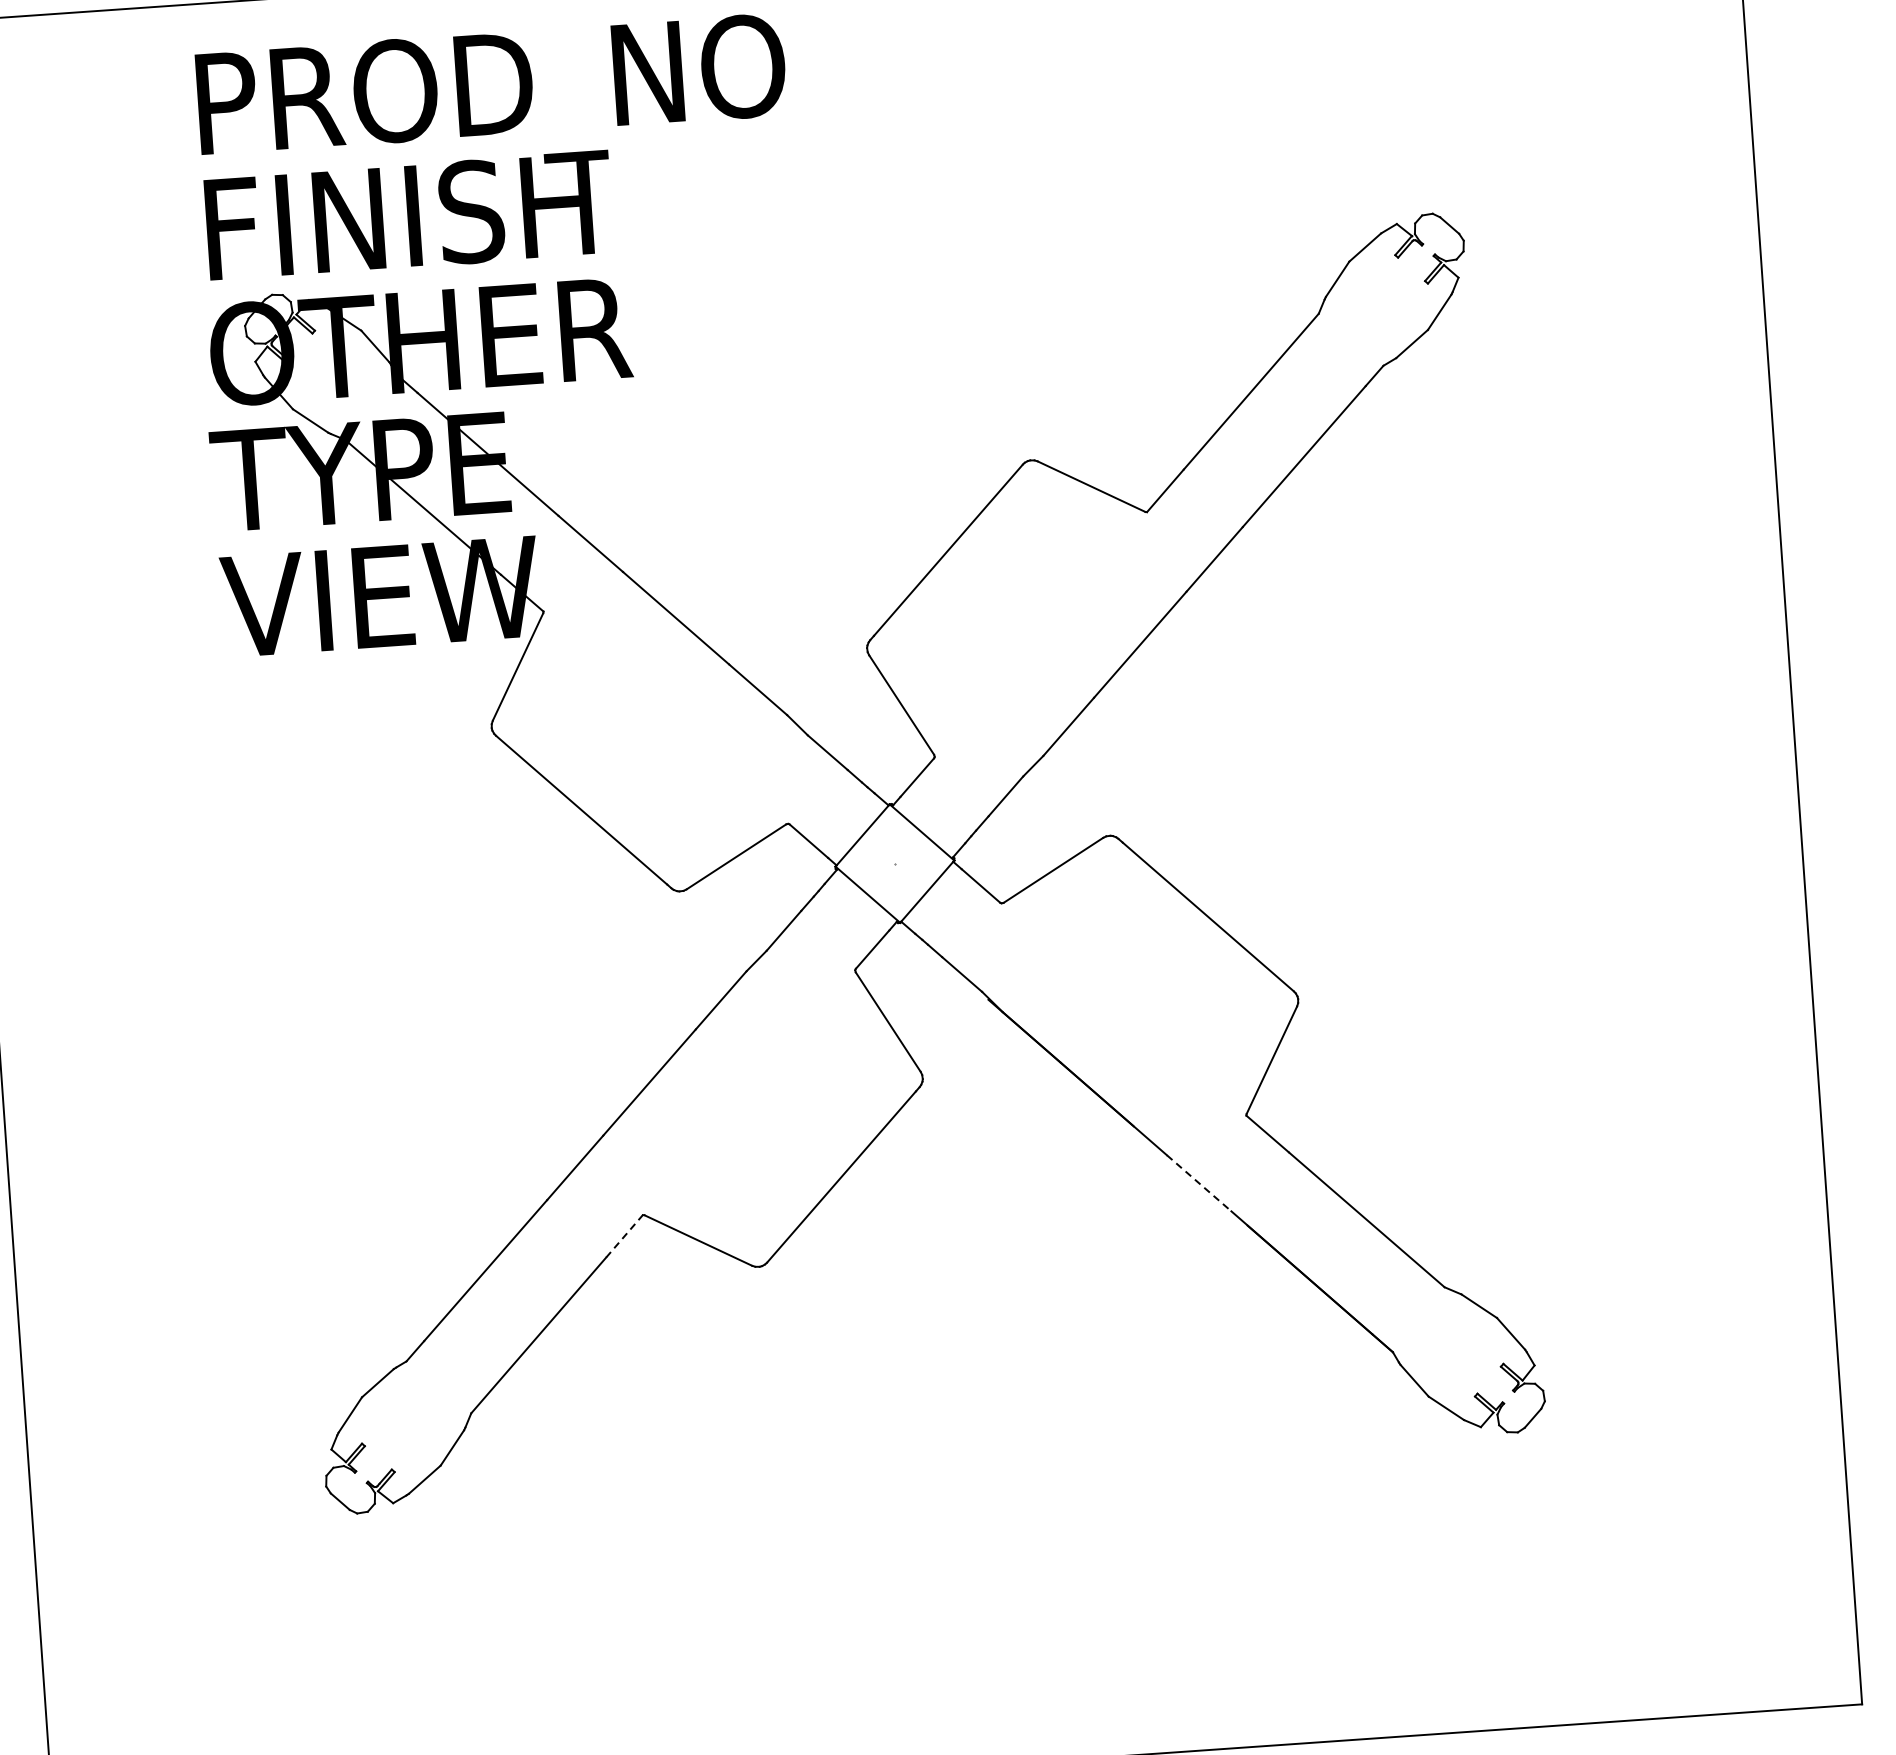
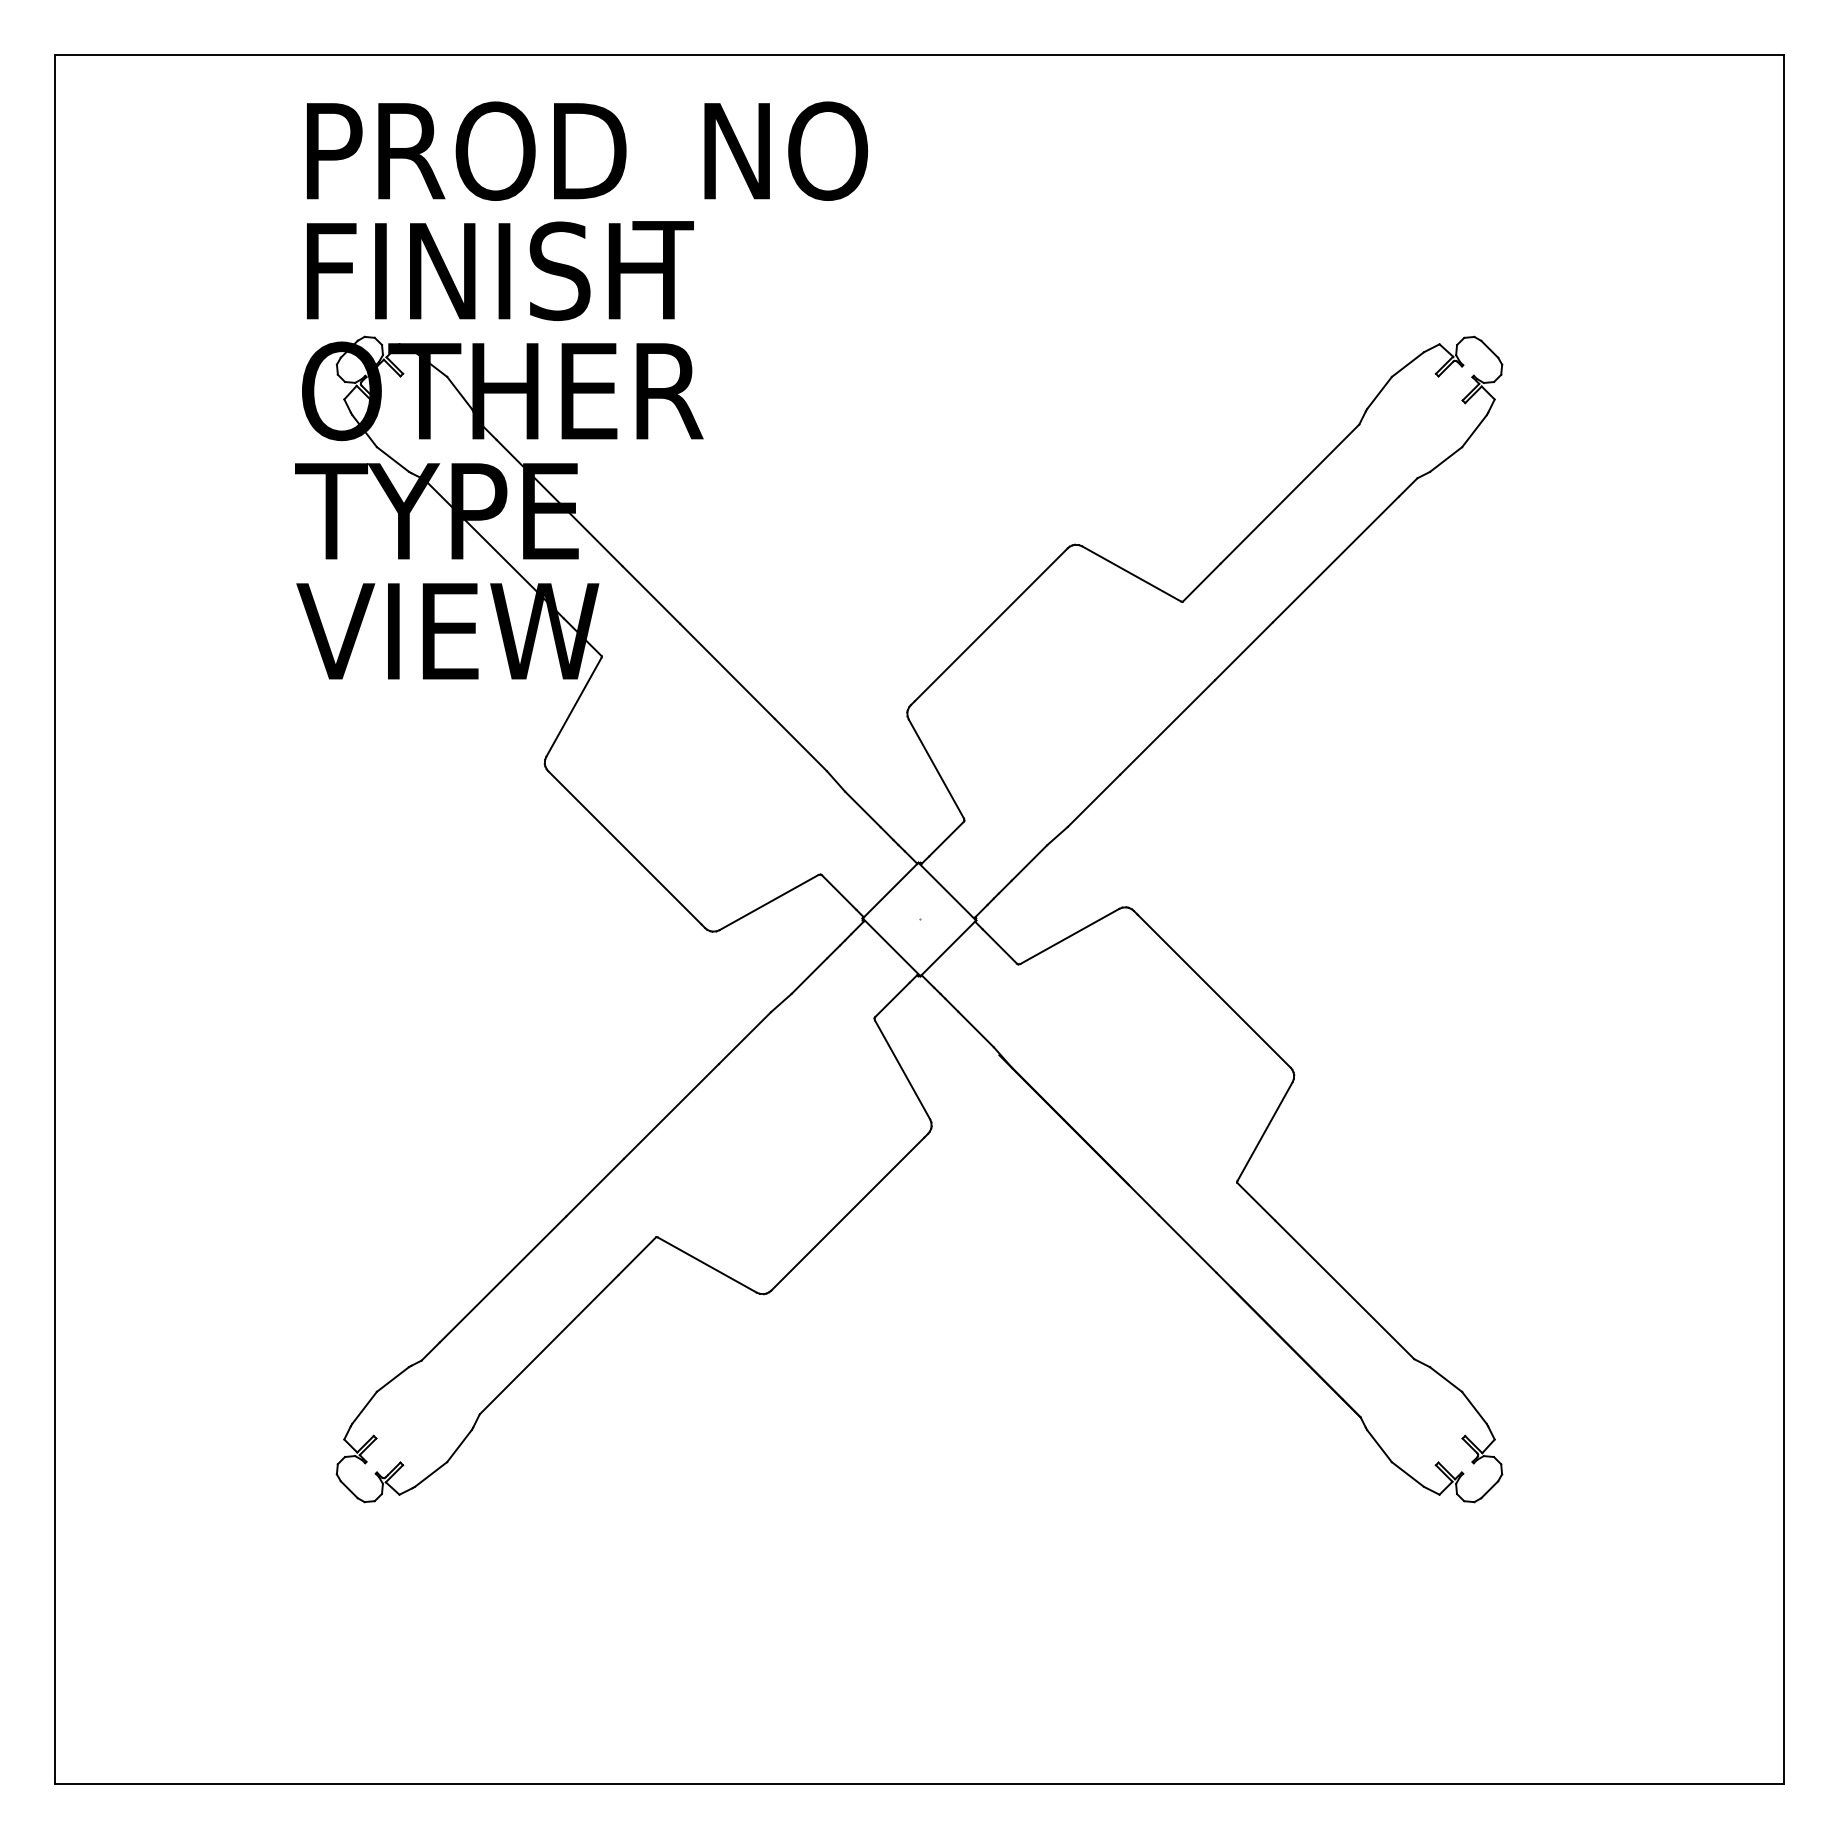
line: (1198, 1182) -> (1187, 1243), dashed -> solid
line: (624, 1236) -> (637, 1256), dashed -> solid

